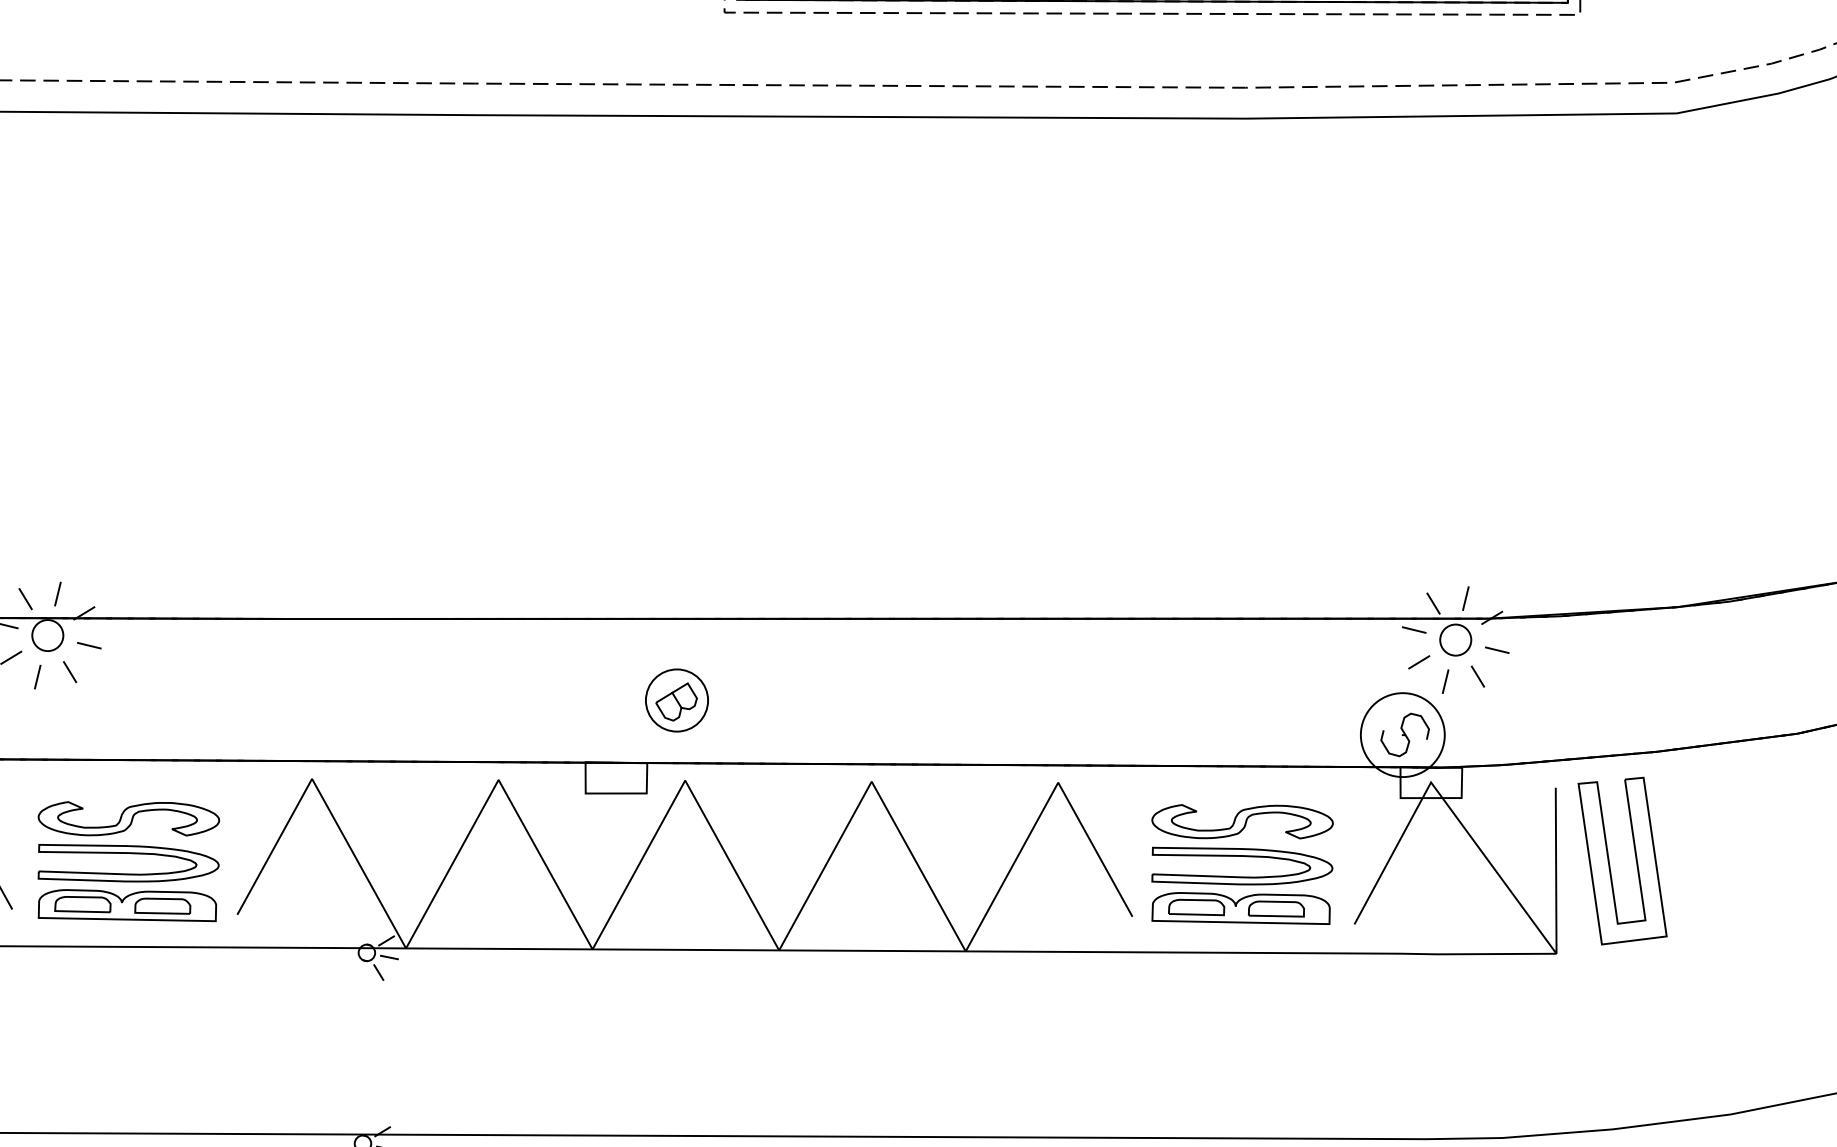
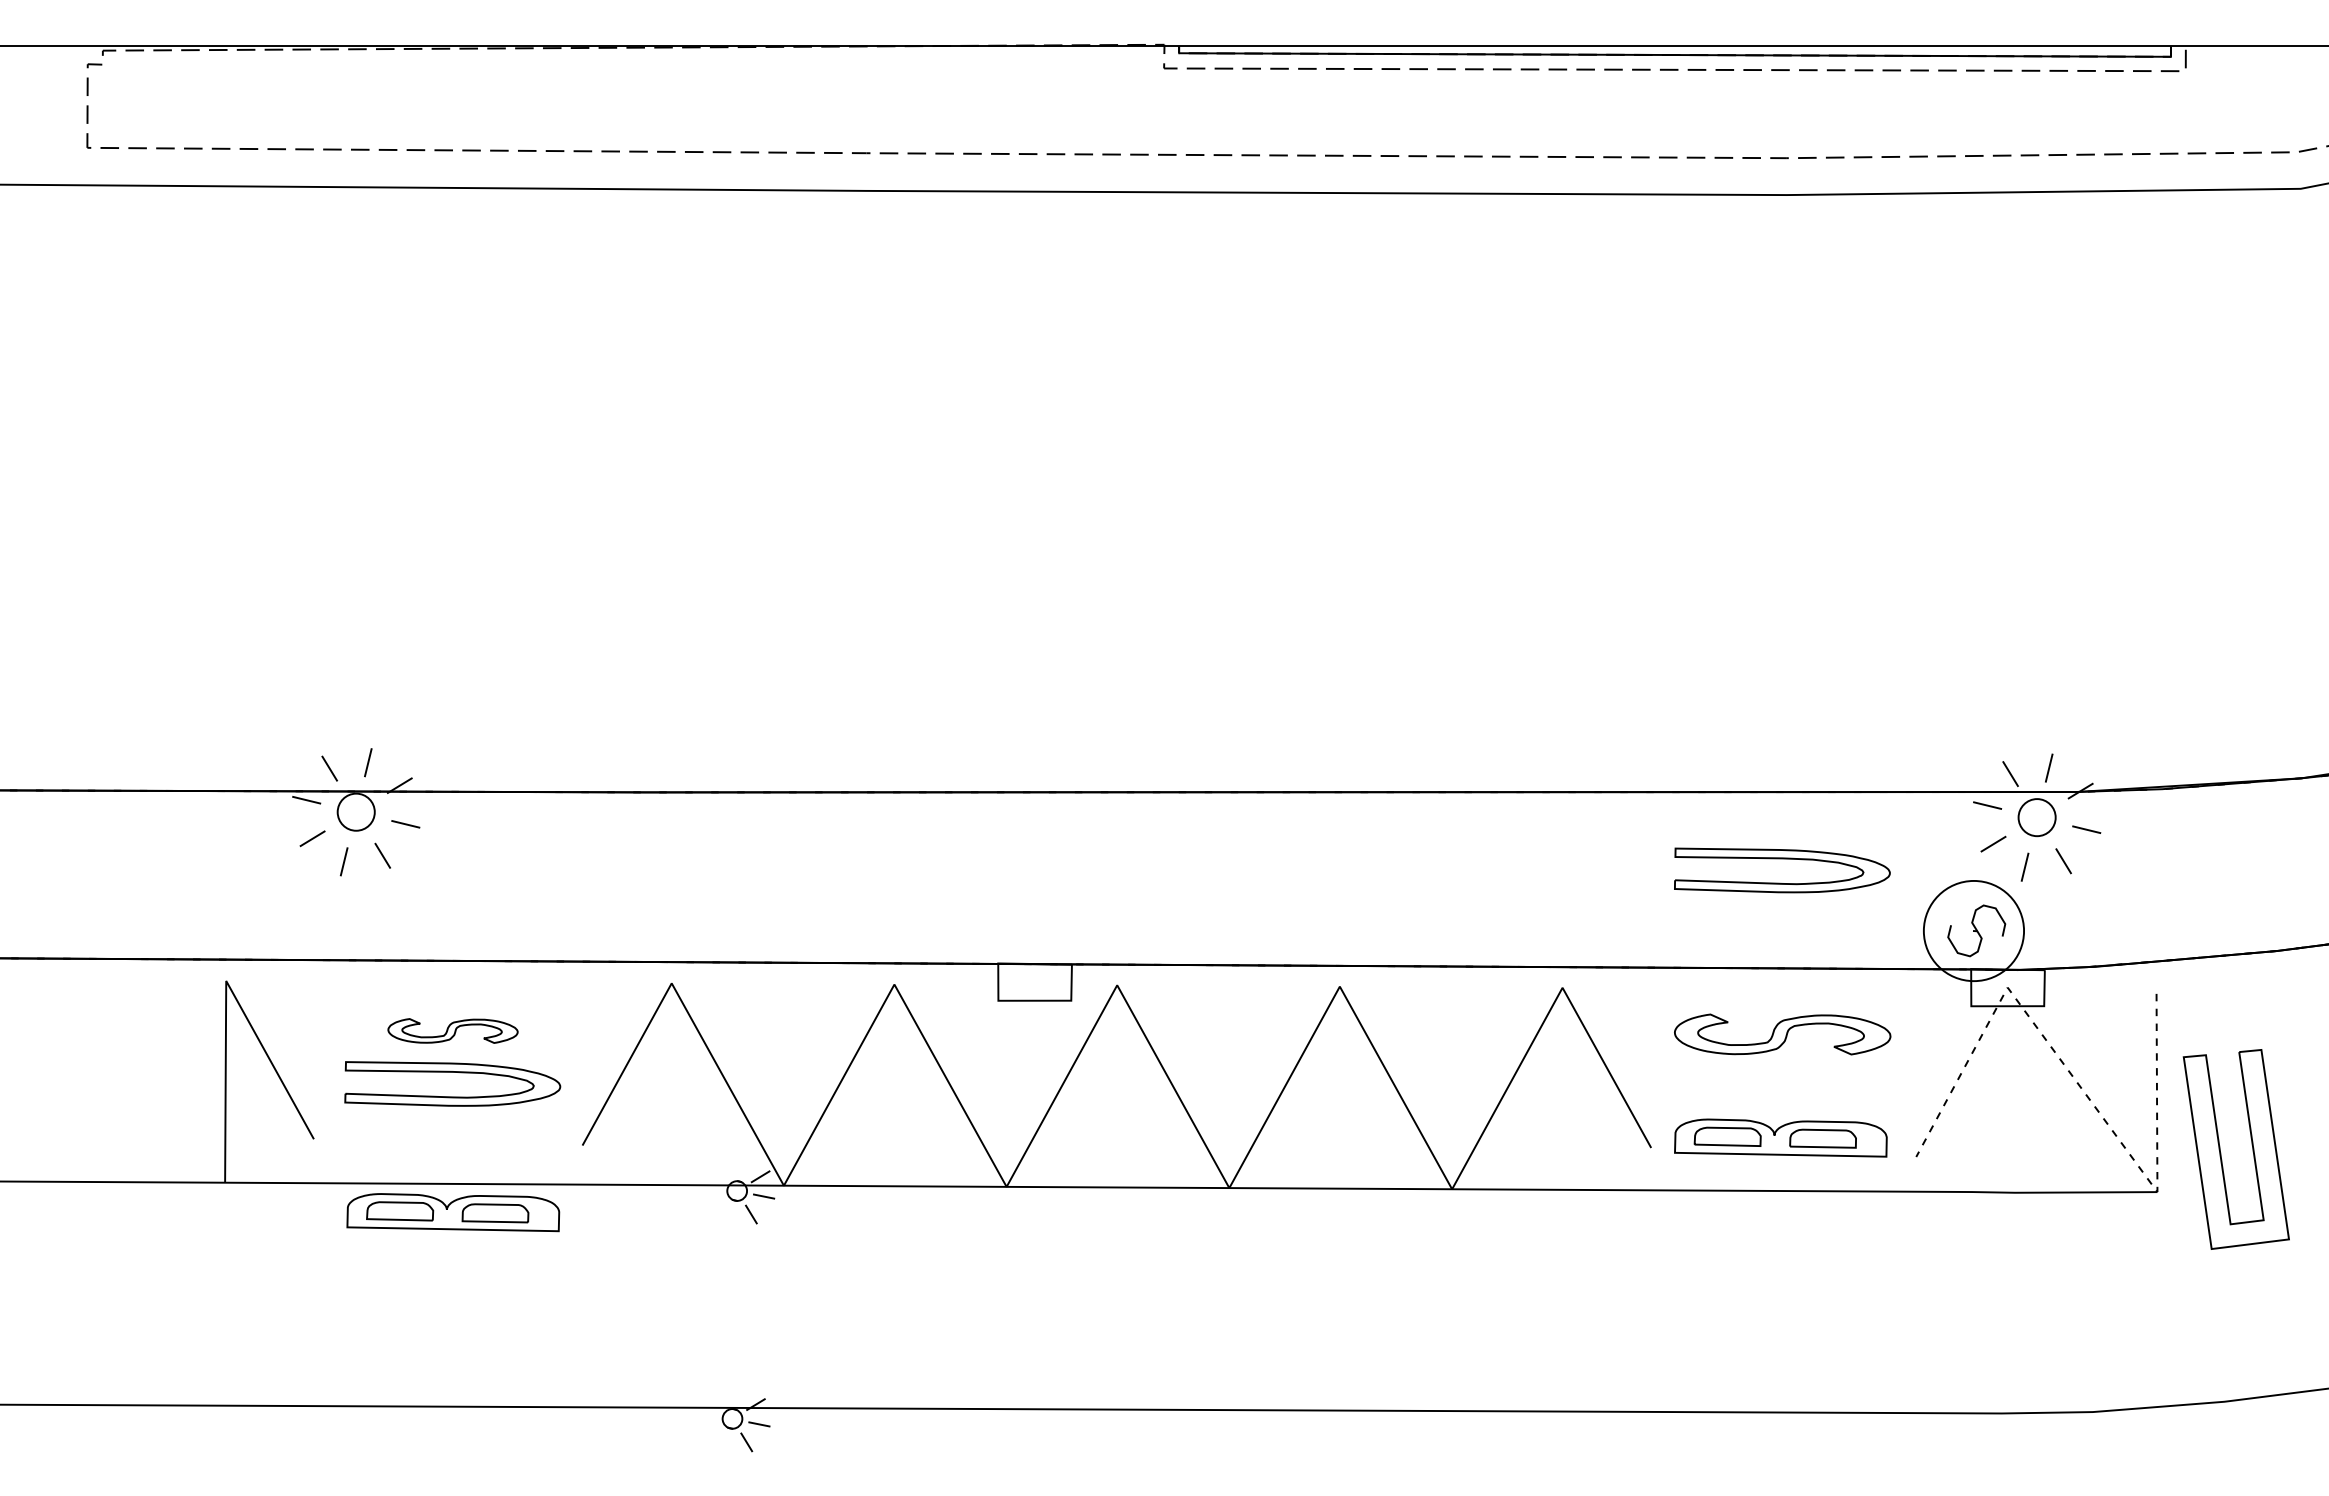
part: (677, 700) -> (1107, 889), removed
part: (128, 818) -> (452, 1030), size x0.6
part: (1242, 856) -> (1782, 859), moved
part: (1610, 863) -> (2221, 1152), moved
line: (1495, 870) -> (2084, 1092), solid -> dashed
part: (127, 905) -> (453, 1212), moved

